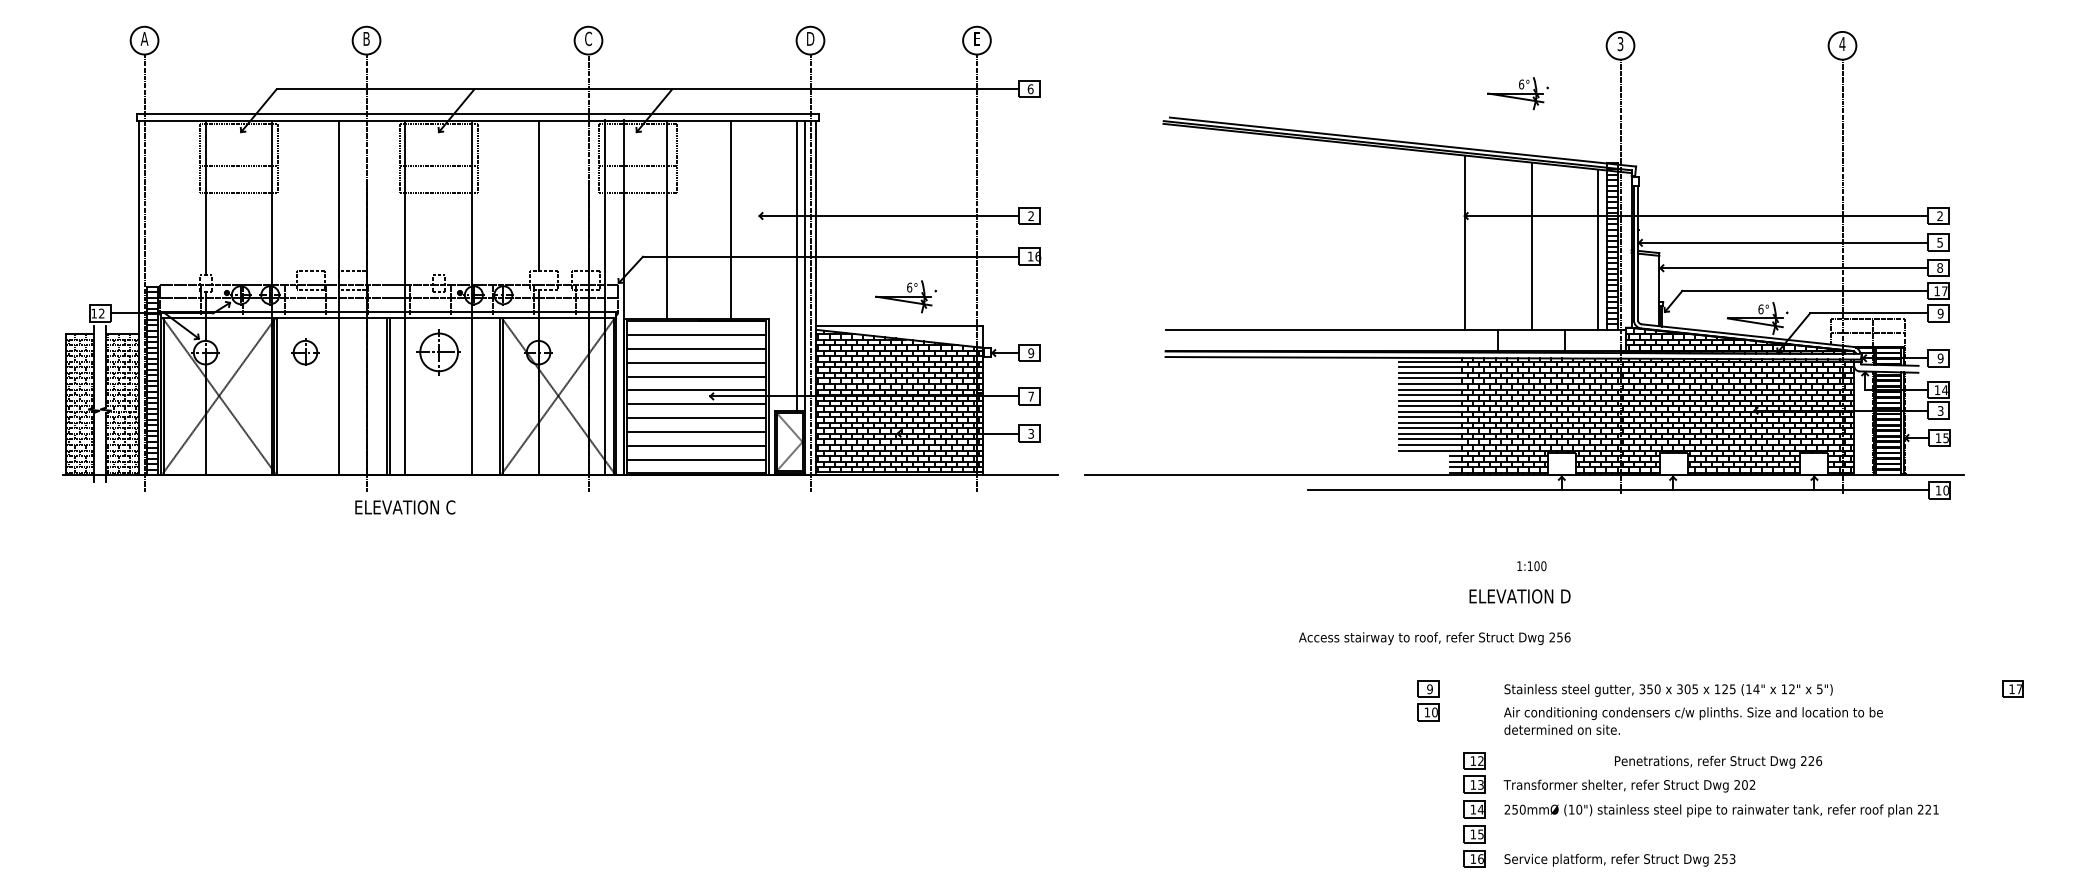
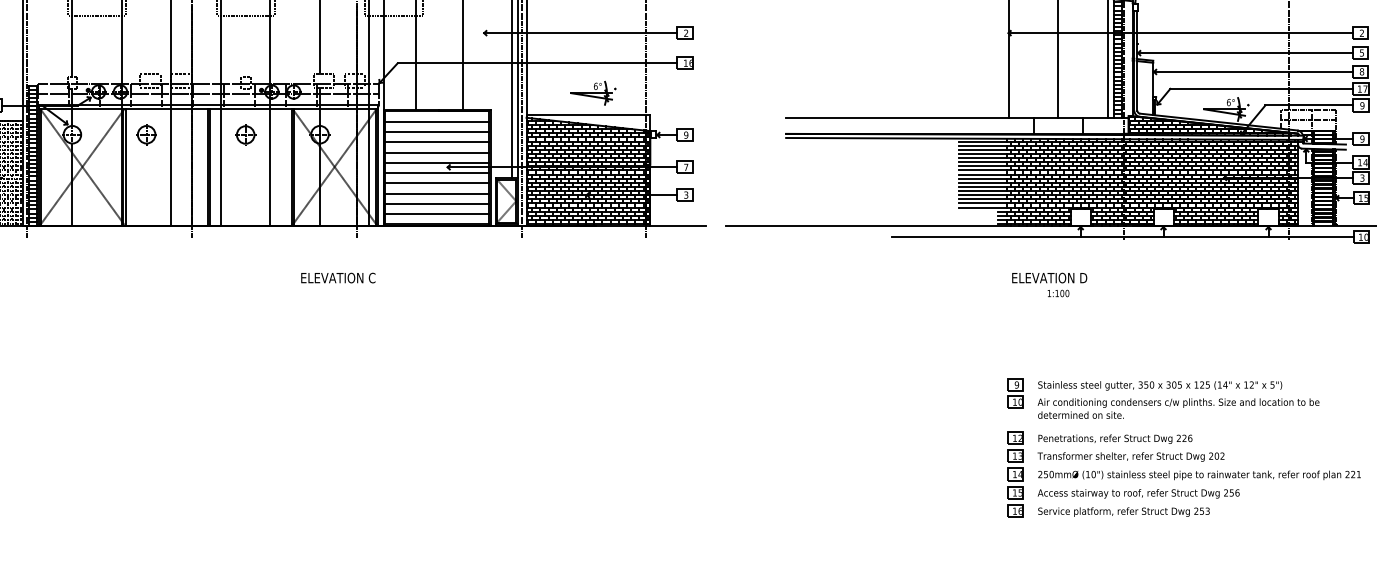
part: (437, 353) -> (244, 135), size x0.62
text: (405, 507) -> (338, 278), moved
text: (1519, 596) -> (1049, 278), moved
text: (1434, 638) -> (1138, 493), moved
part: (1428, 700) -> (1015, 393), moved
text: (1718, 761) -> (1115, 438), moved

